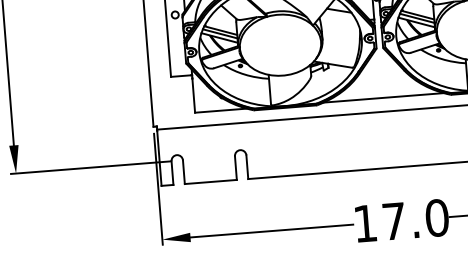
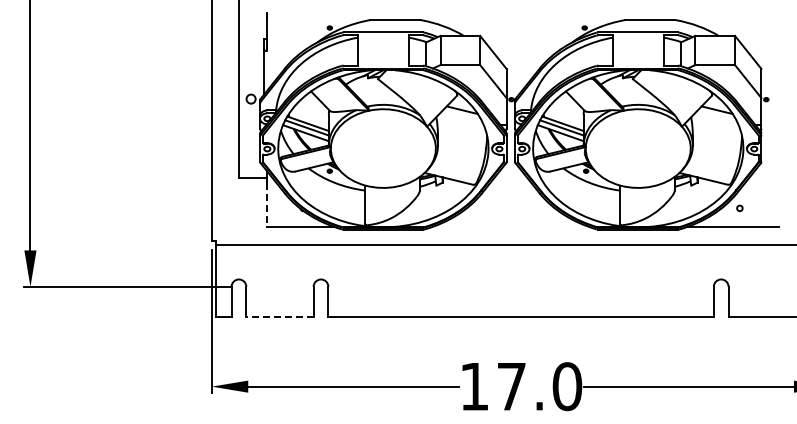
line: (193, 95) -> (266, 204), solid -> dashed
line: (383, 97) -> (510, 226), removed
line: (210, 182) -> (279, 317), solid -> dashed

